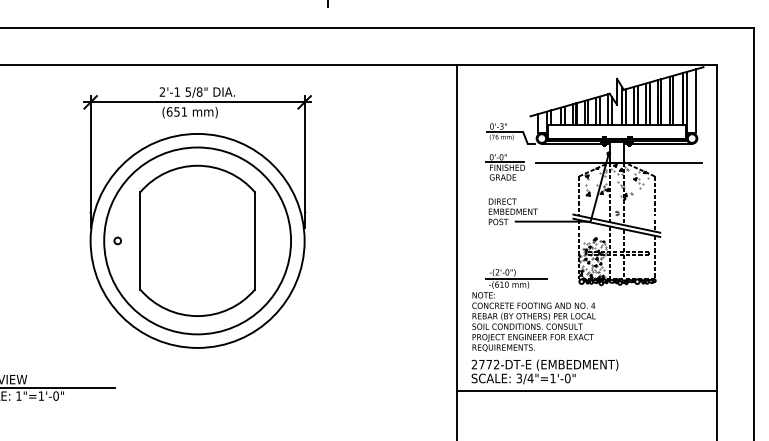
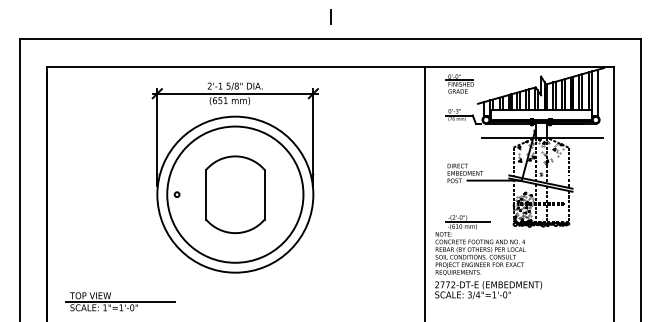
part: (505, 166) -> (459, 83), moved
part: (197, 240) -> (235, 194), size x0.7
line: (586, 390) -> (518, 303), removed

